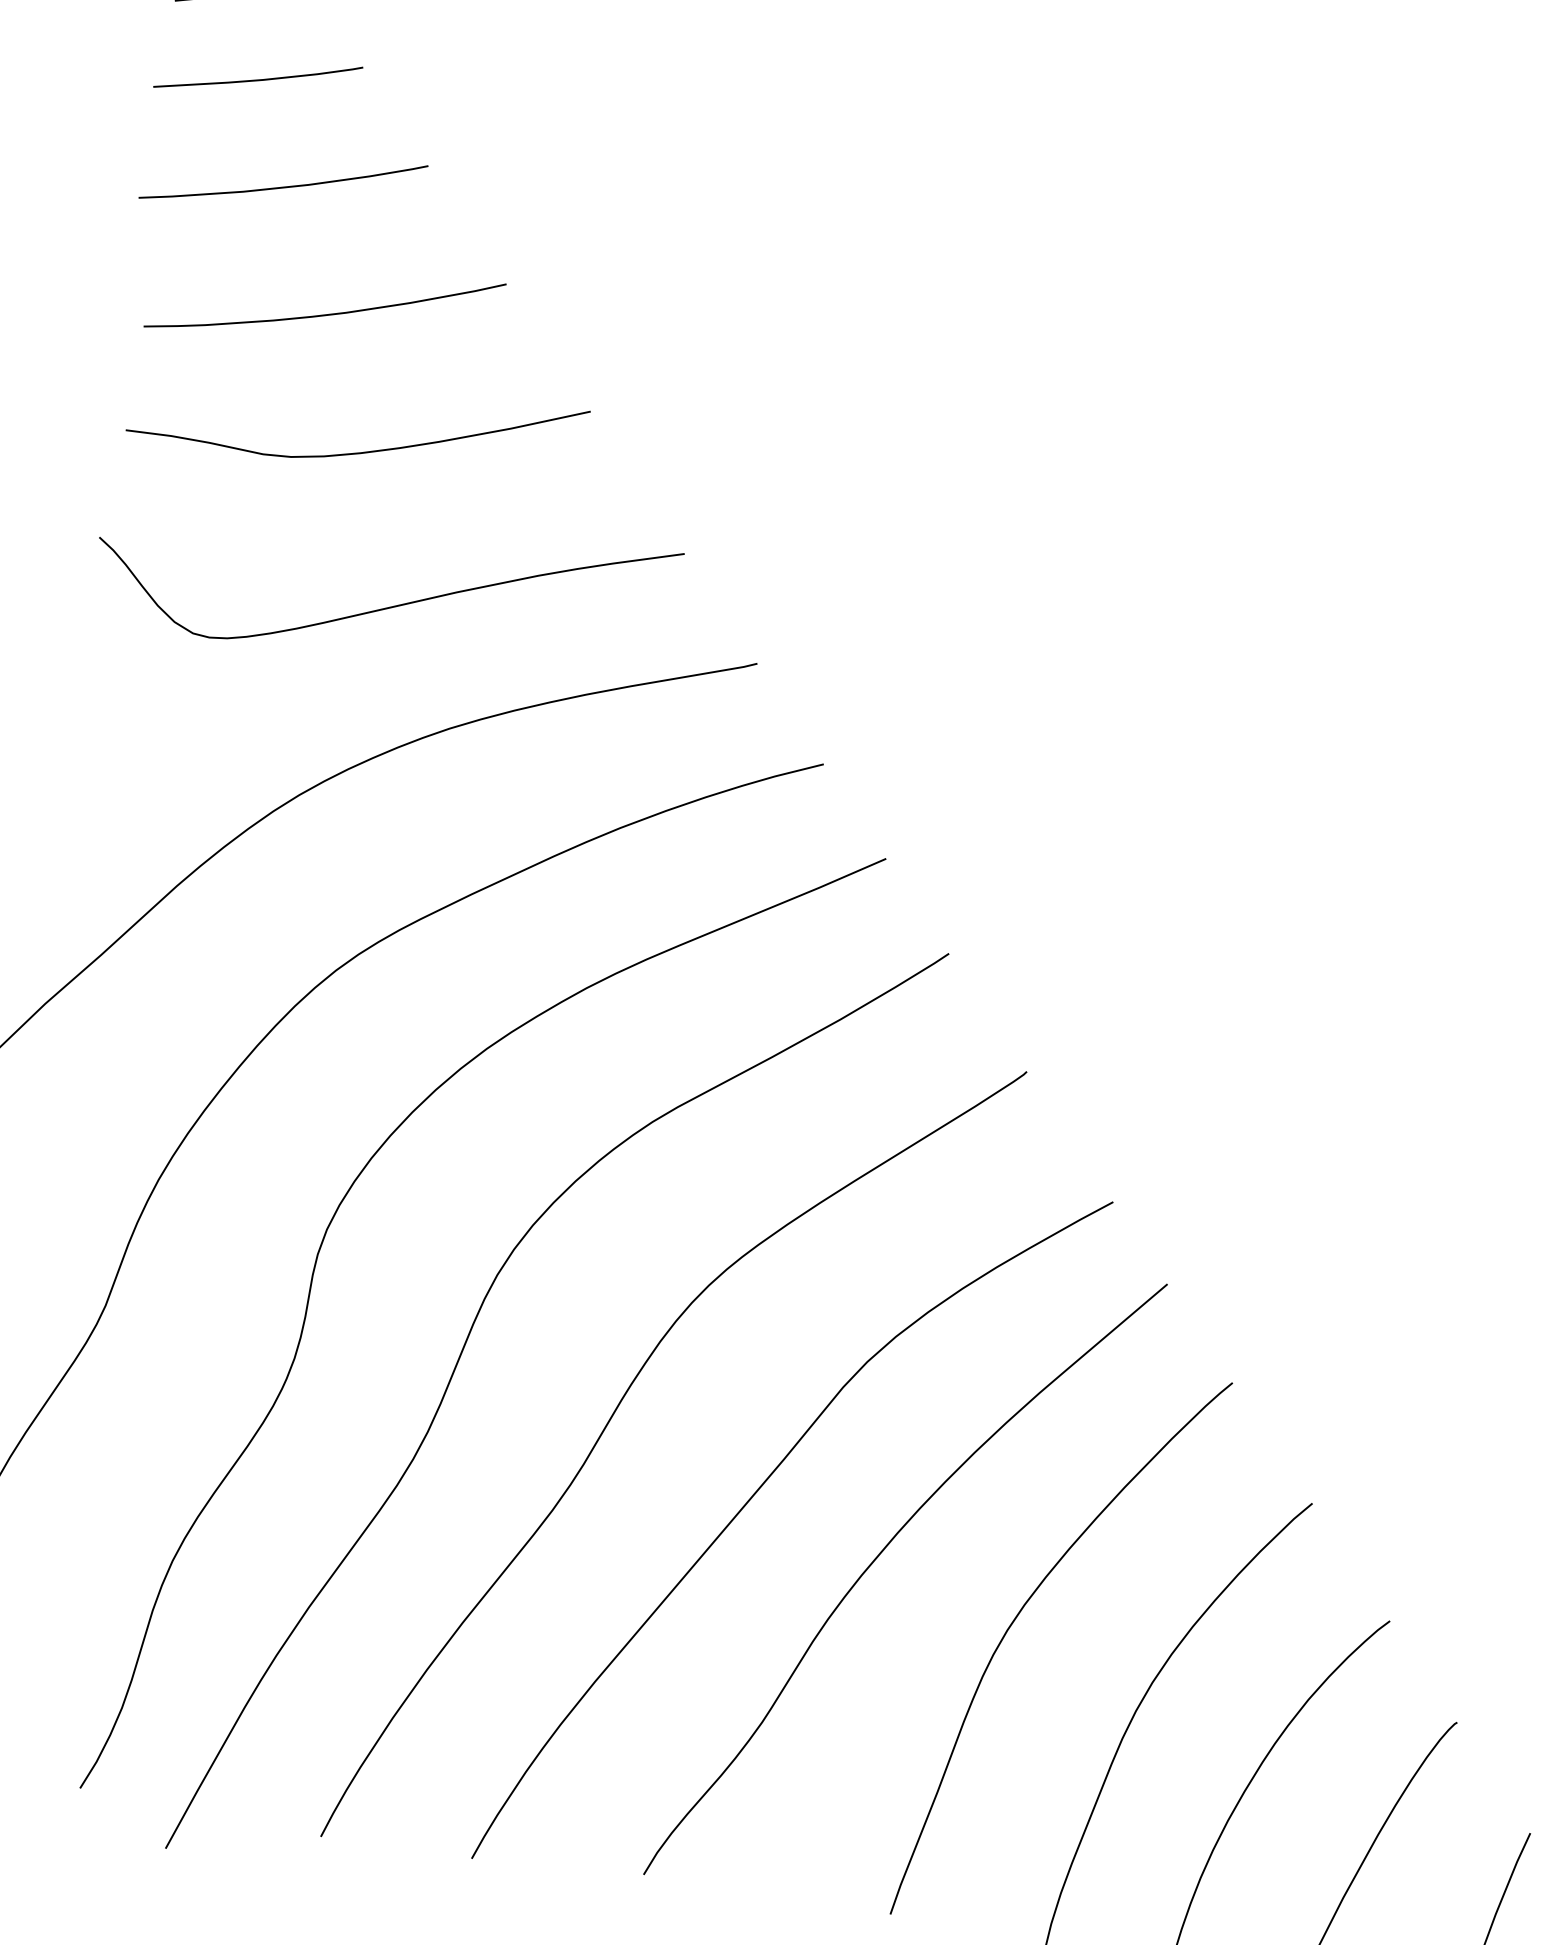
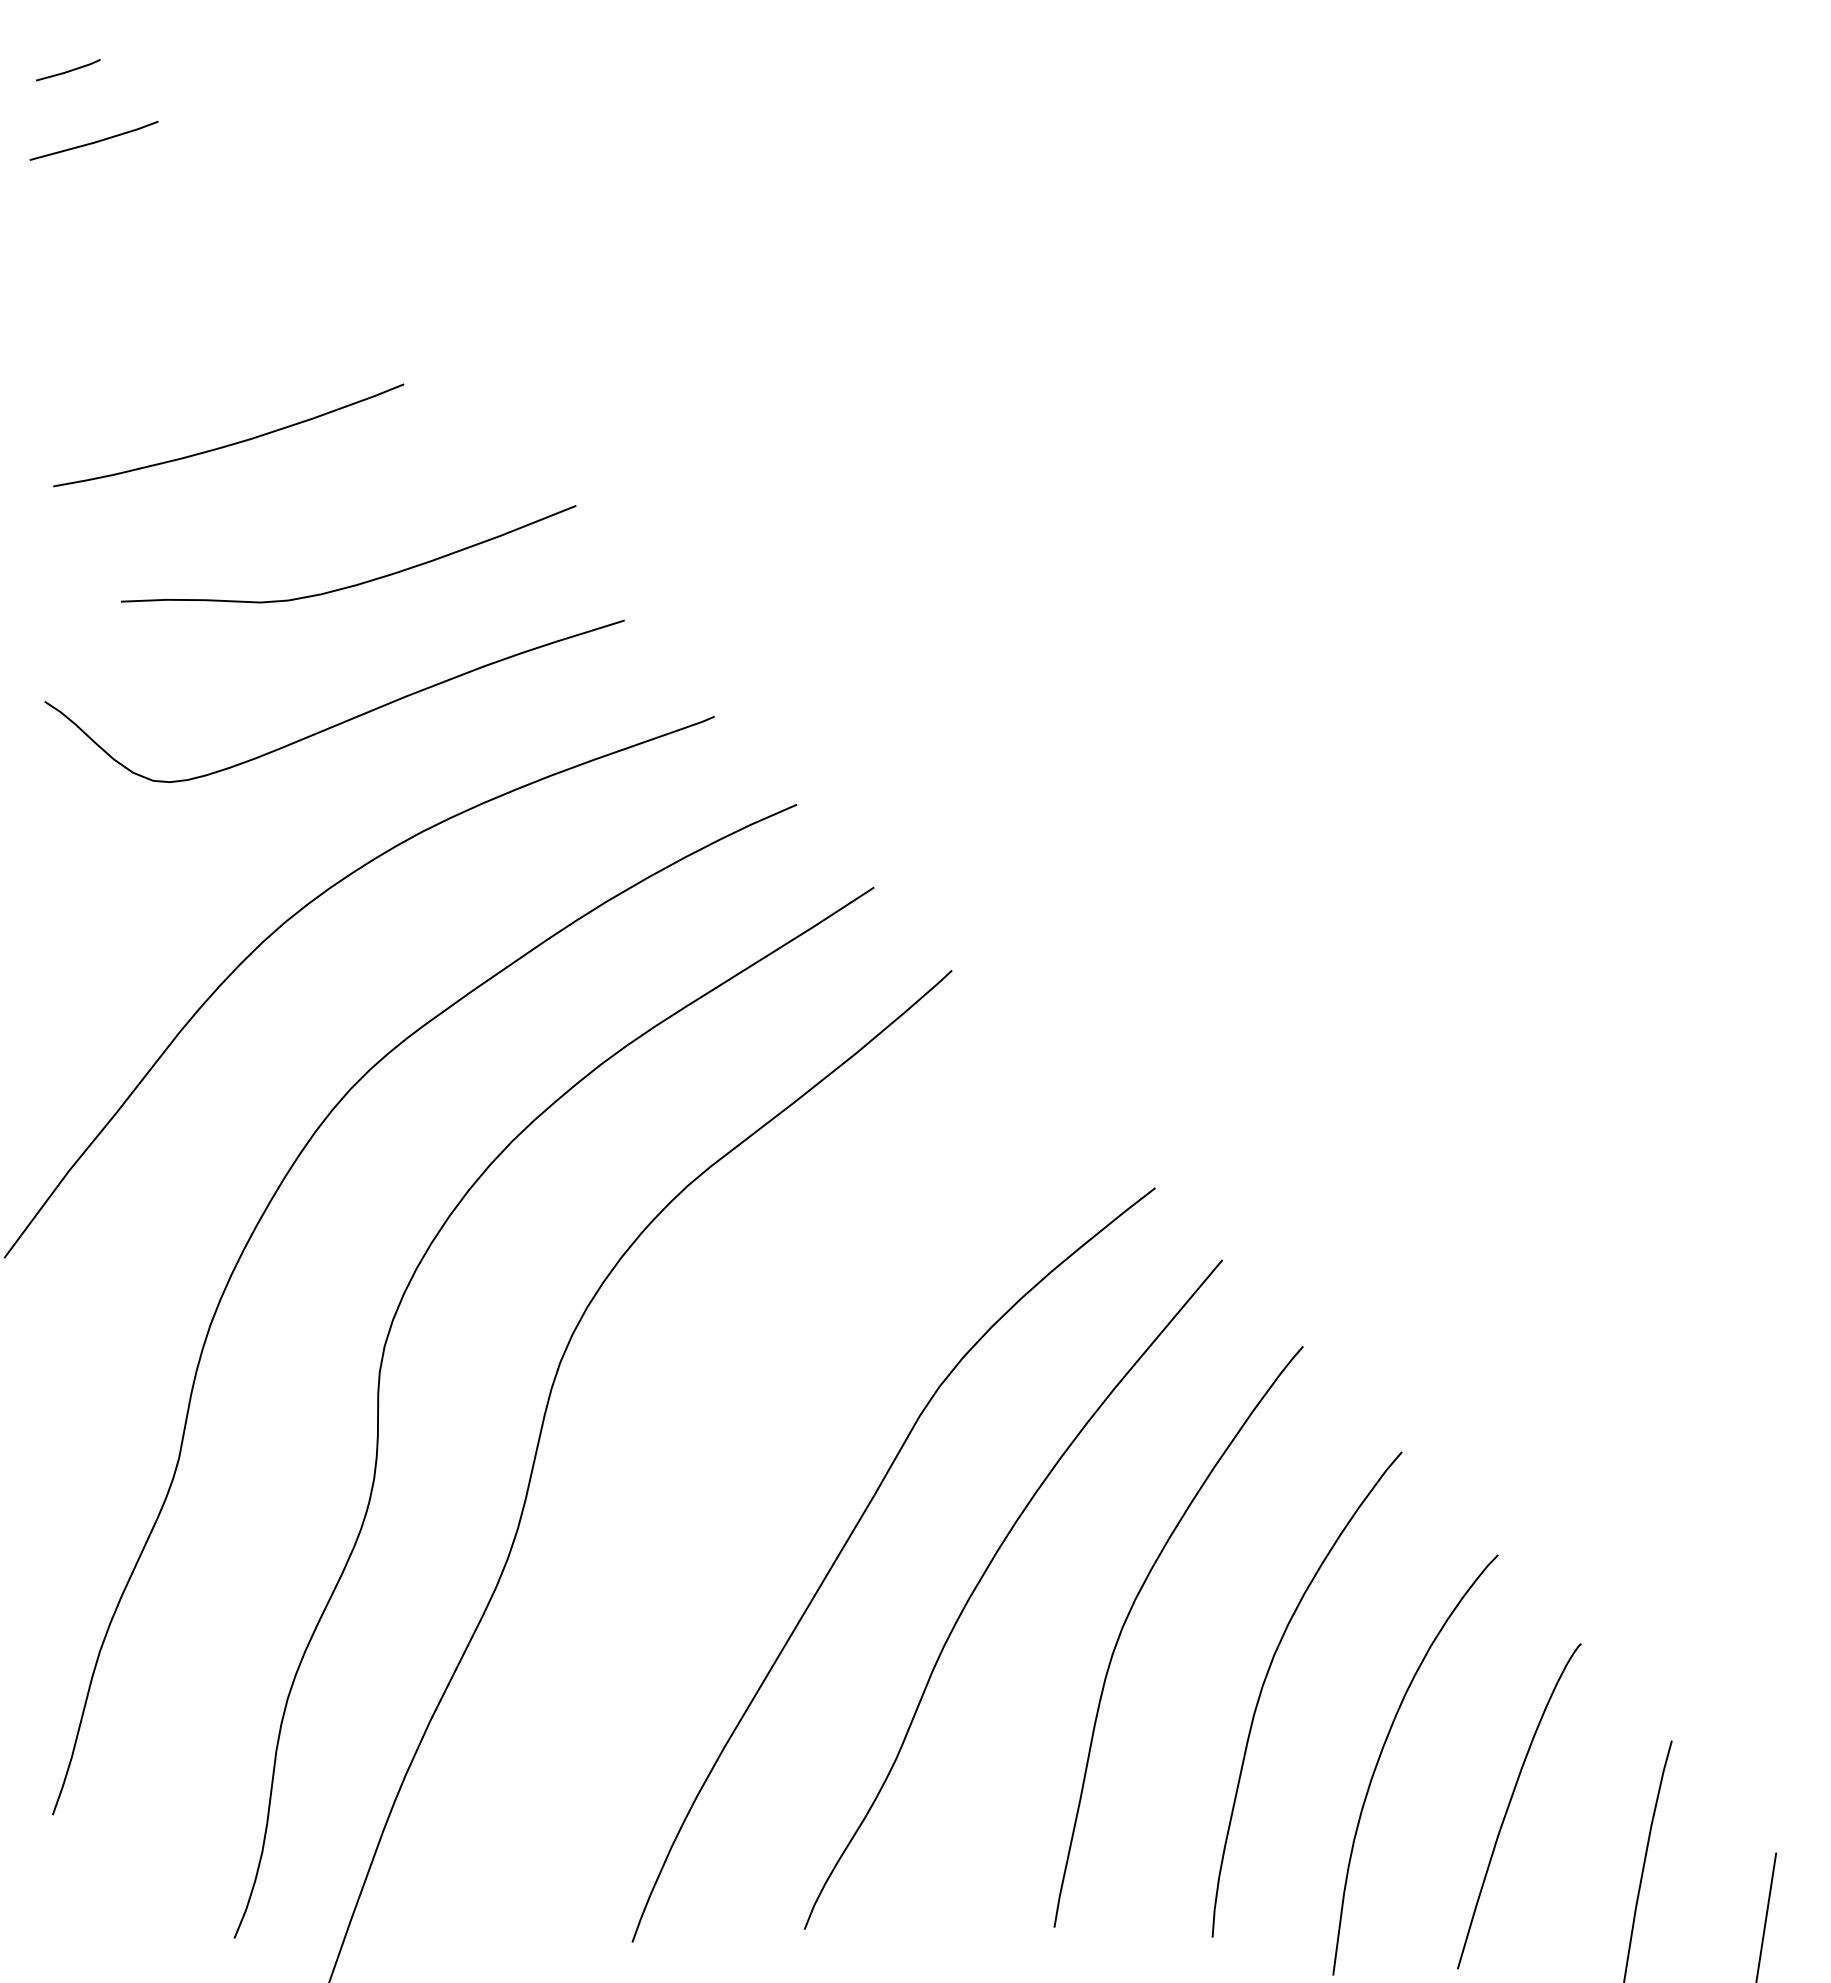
curve: (257, 79) -> (124, 223), removed
curve: (285, 186) -> (169, 324), removed
curve: (362, 451) -> (357, 583), moved
curve: (610, 1420) -> (696, 1487), removed

